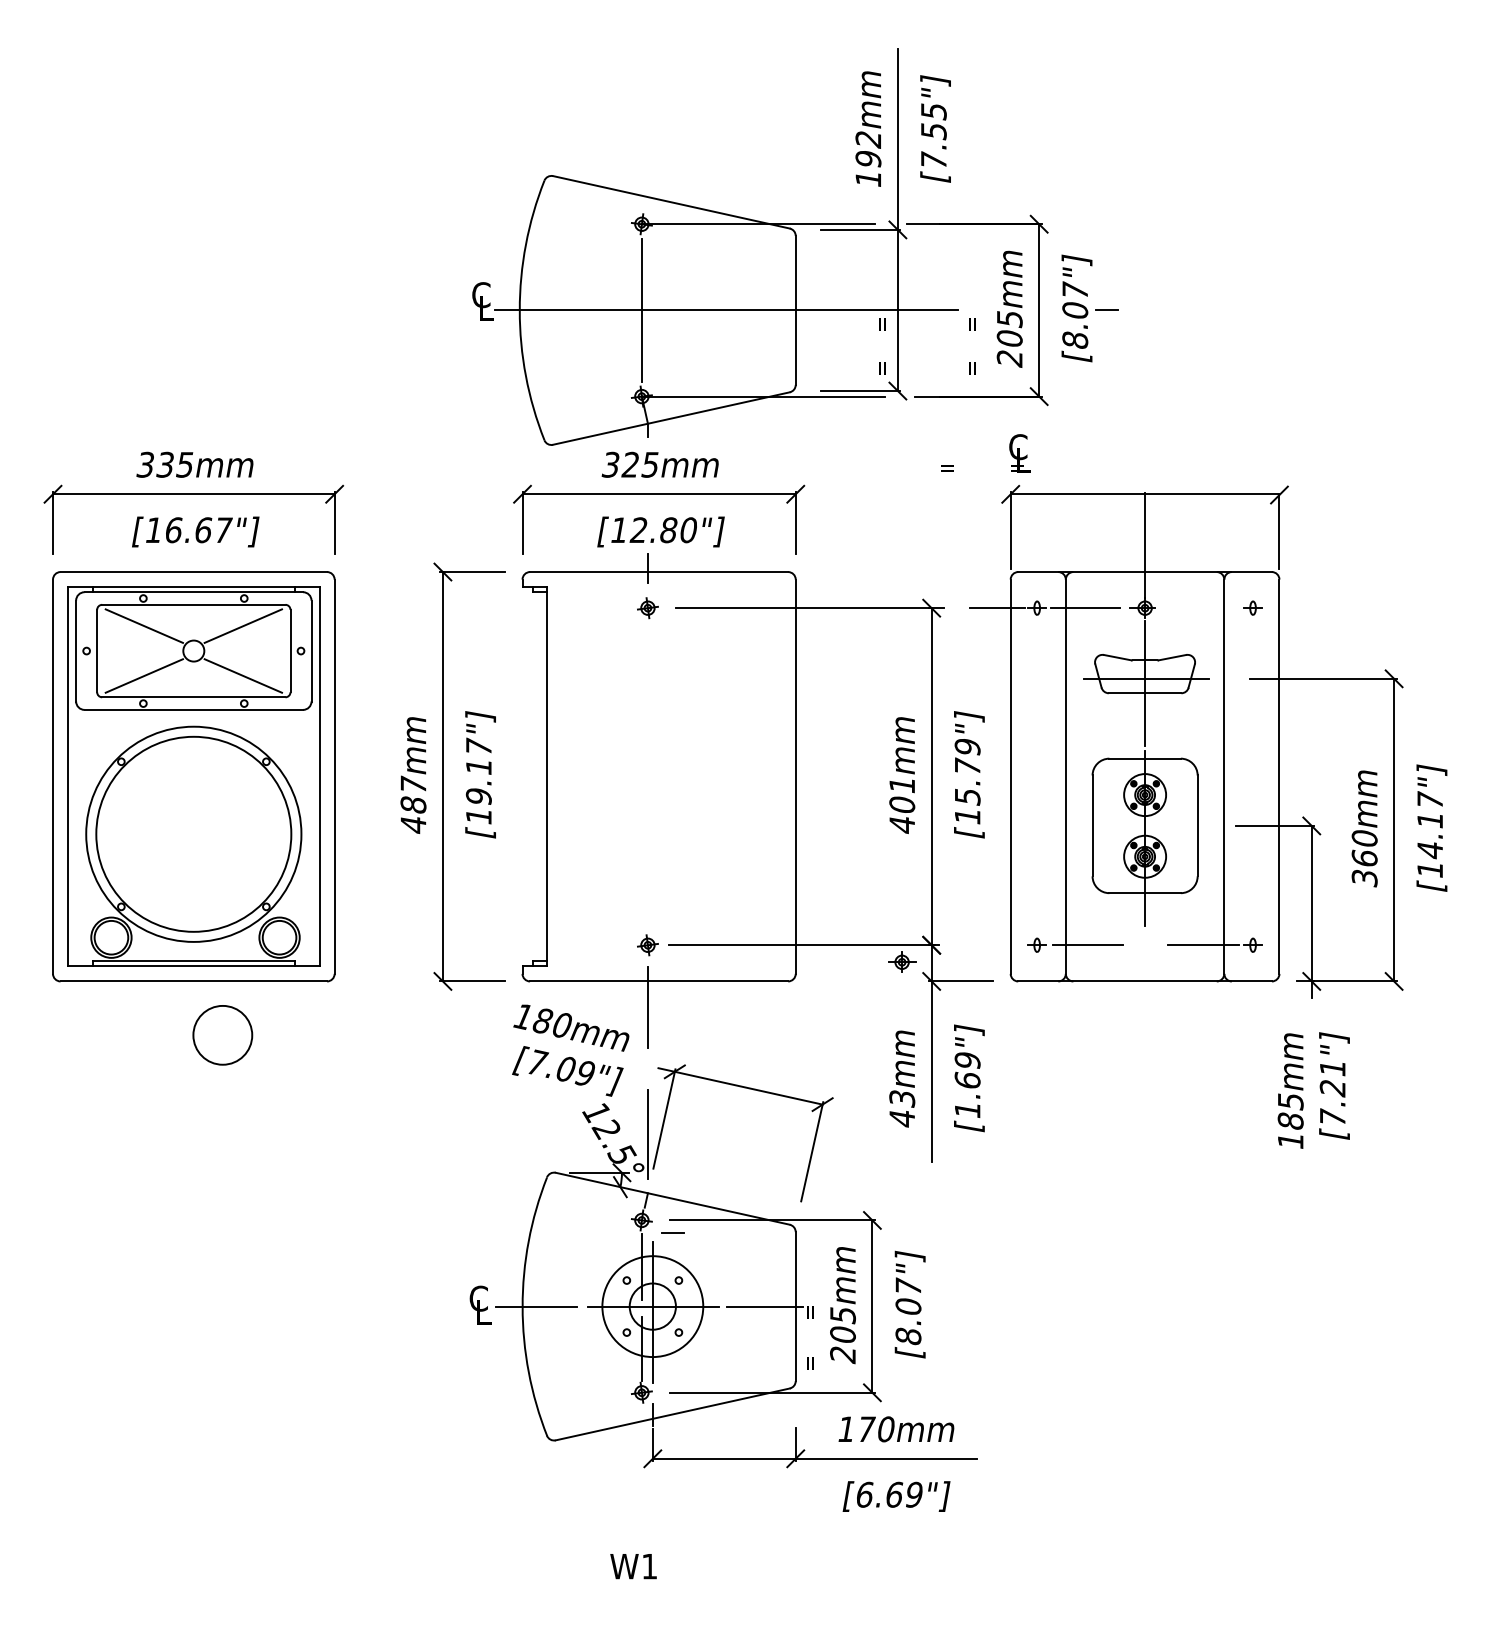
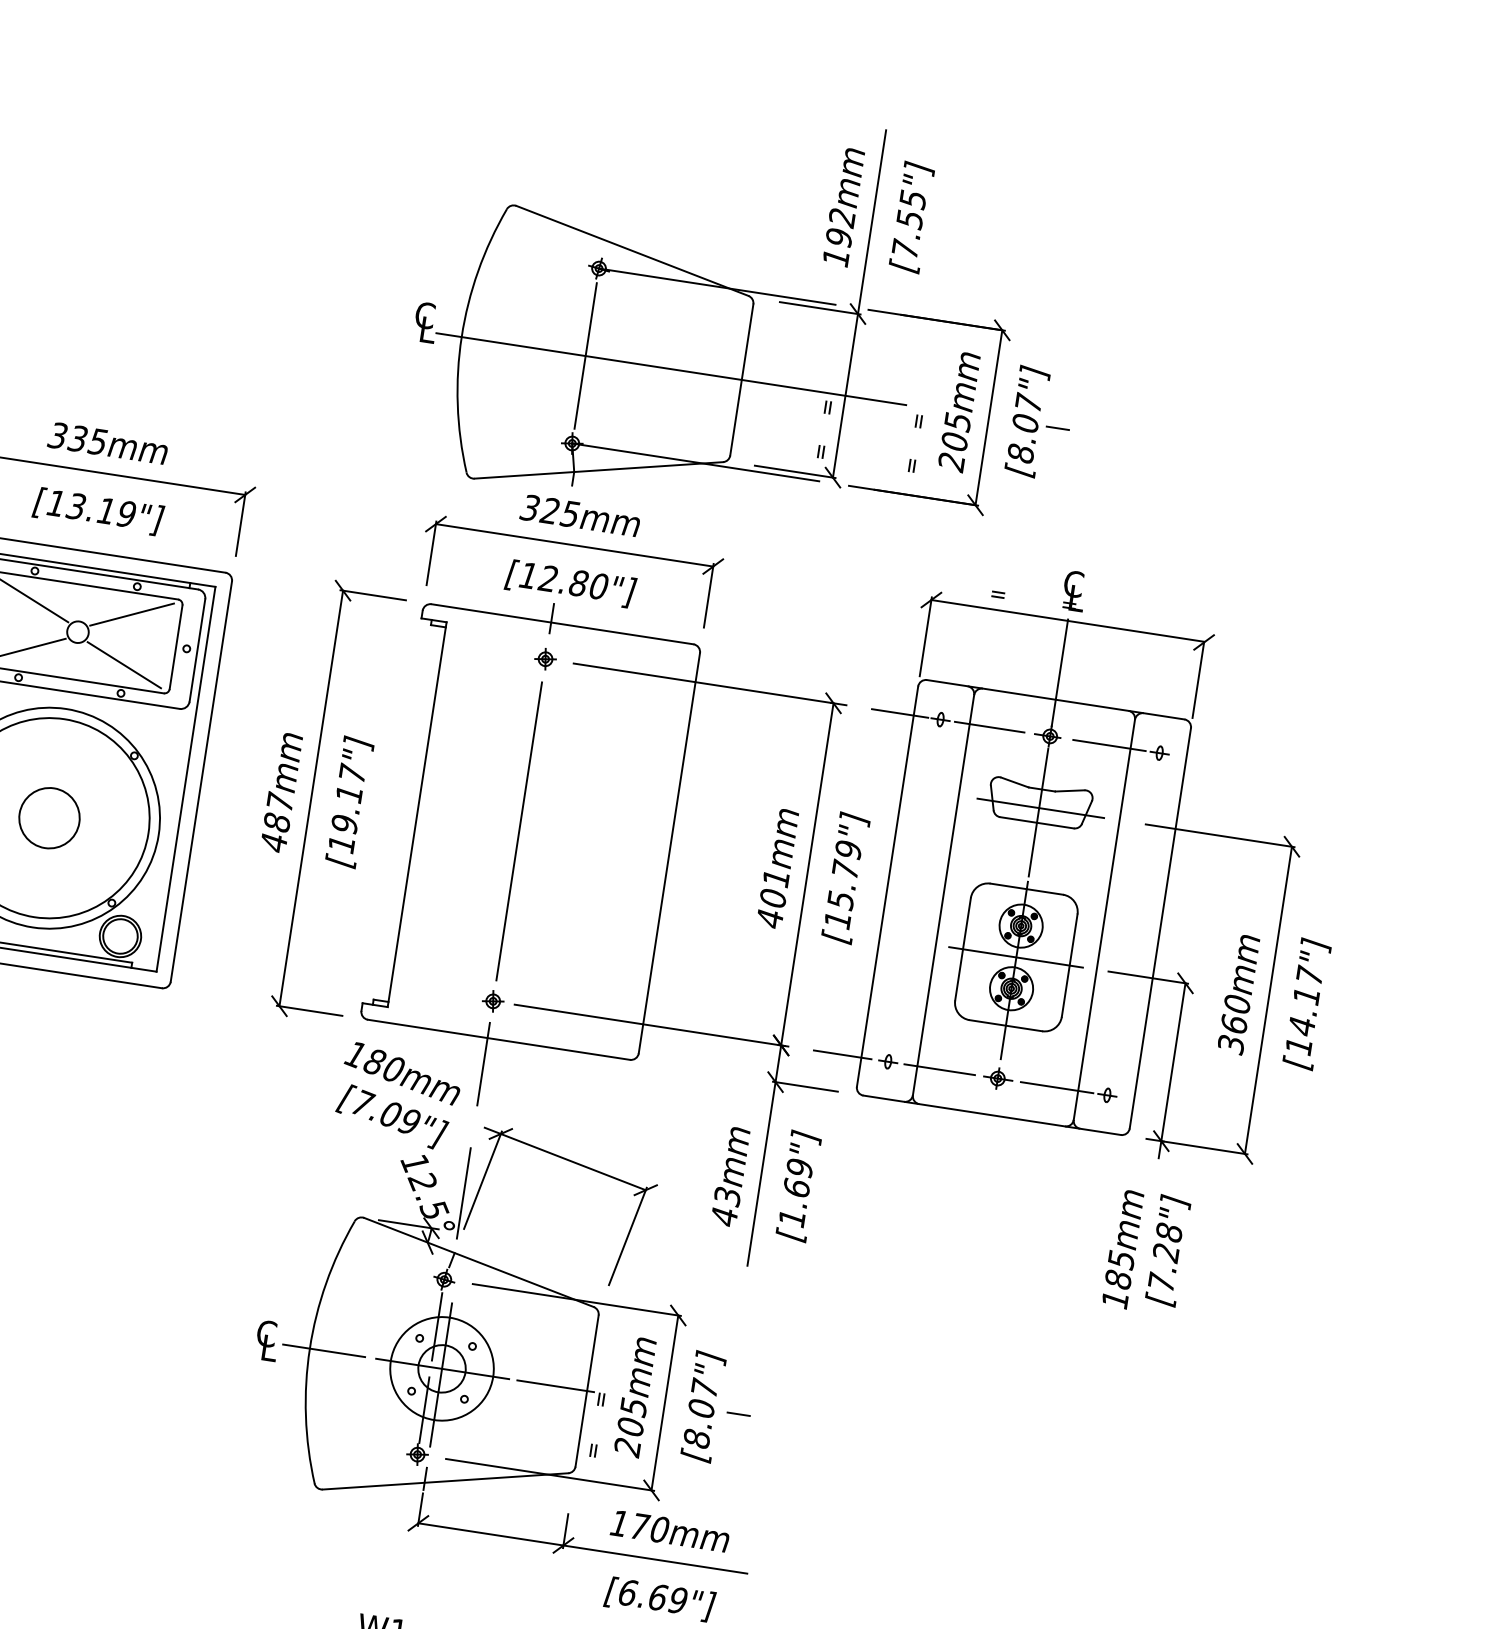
text: (985, 453) -> (1039, 585), moved
text: (198, 530) -> (101, 510), [16.67"] -> [13.19"]
line: (1203, 608) -> (1109, 745), added
line: (647, 777) -> (518, 830), added
line: (1144, 825) -> (1015, 956), added
line: (991, 945) -> (841, 1054), added
part: (902, 961) -> (998, 1077), moved
circle: (222, 1035) -> (49, 818), moved
text: (1332, 1067) -> (1169, 1231), [7.21"] -> [7.28"]
line: (672, 1232) -> (738, 1414), moved

